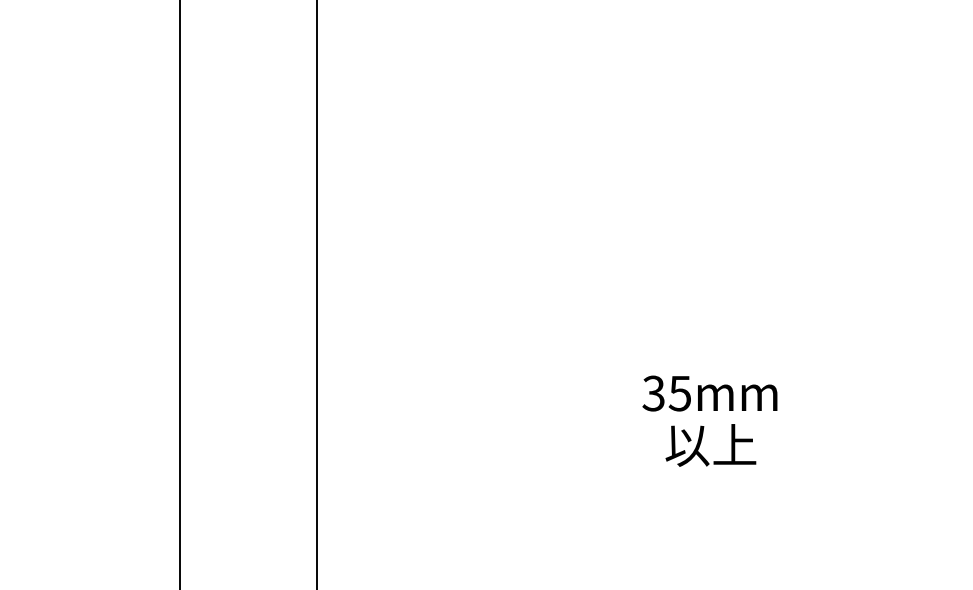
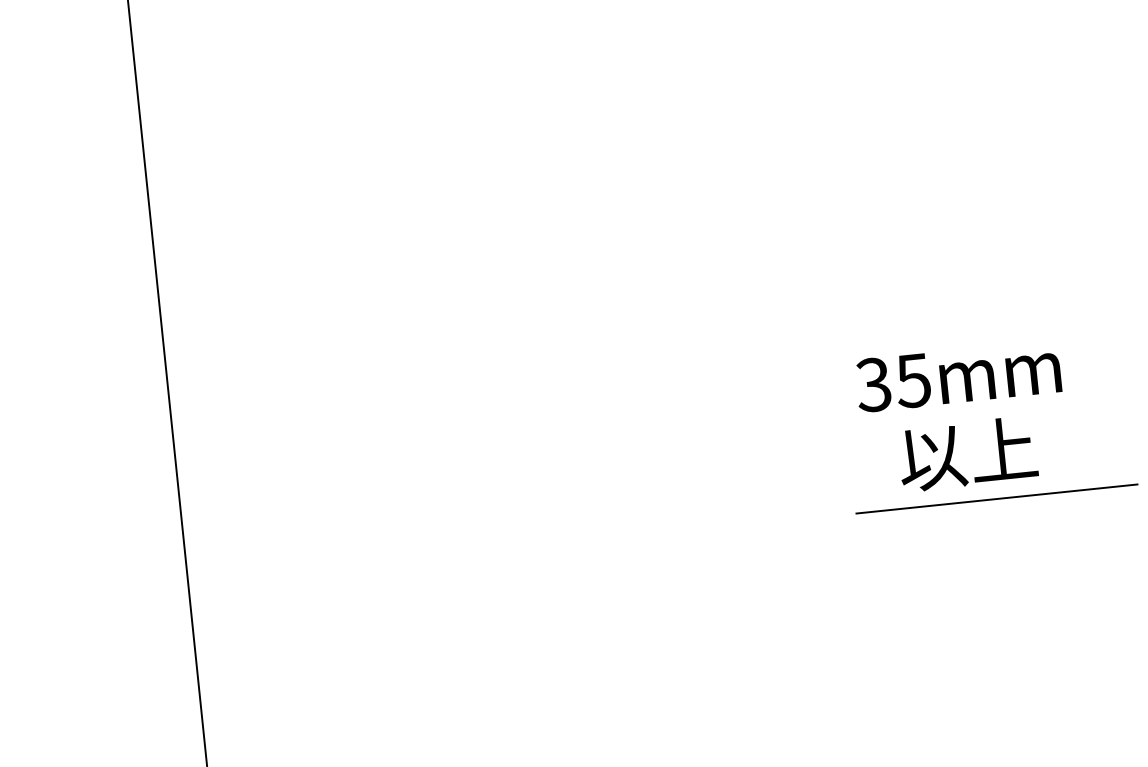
text: (709, 420) -> (961, 416), moved
line: (853, 476) -> (996, 498), added

